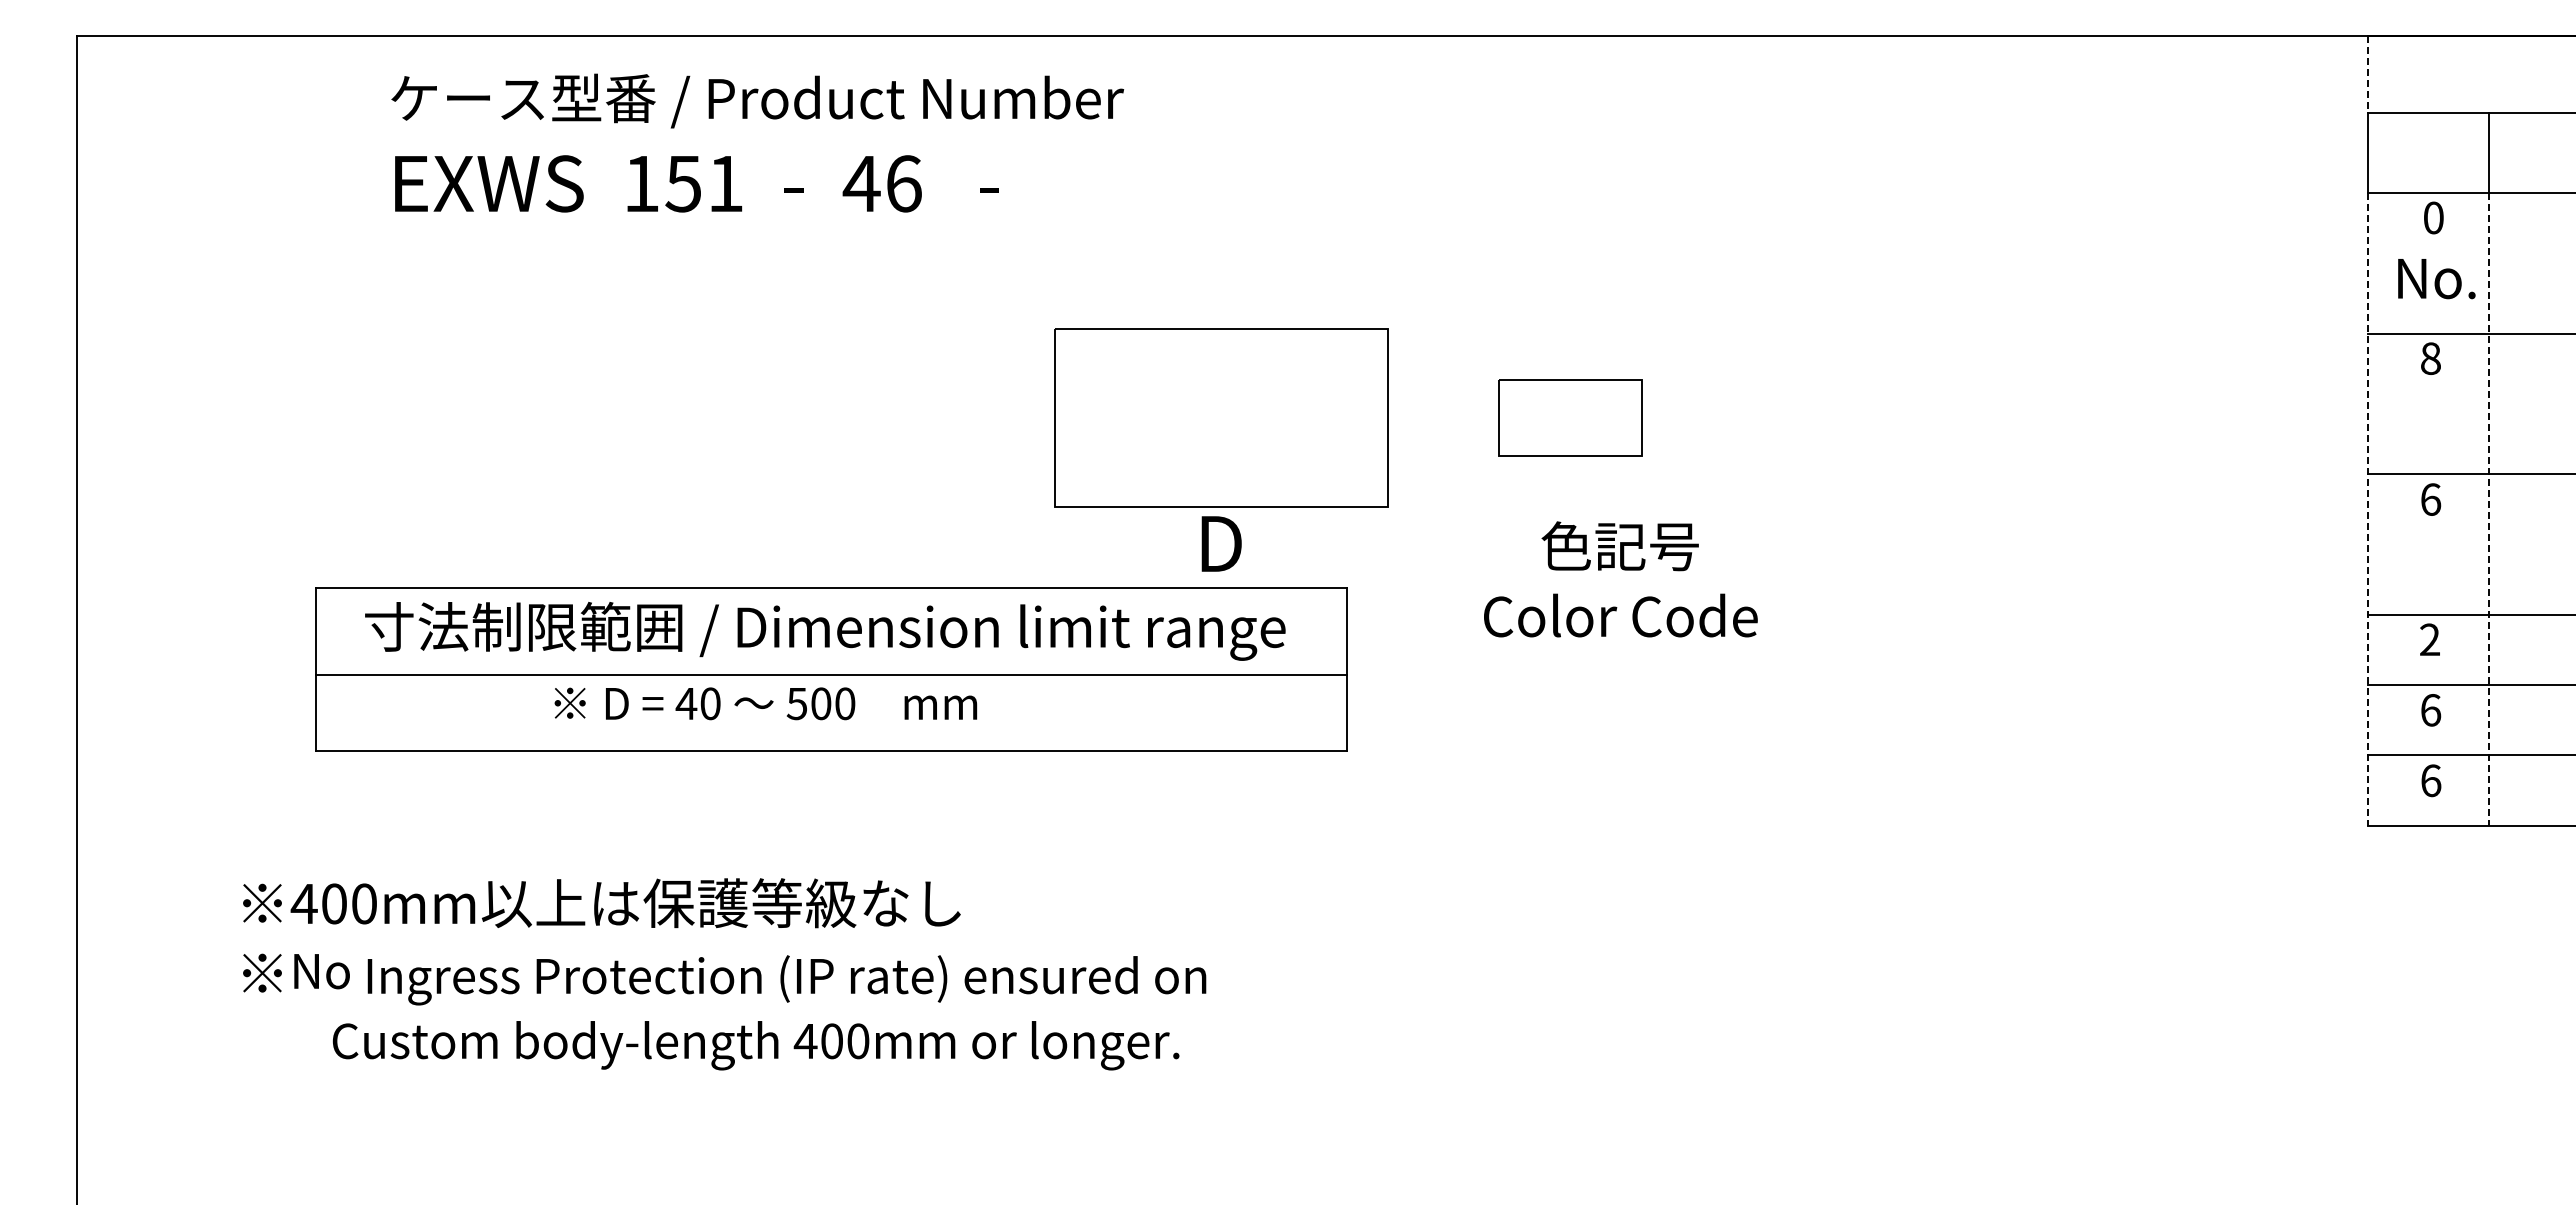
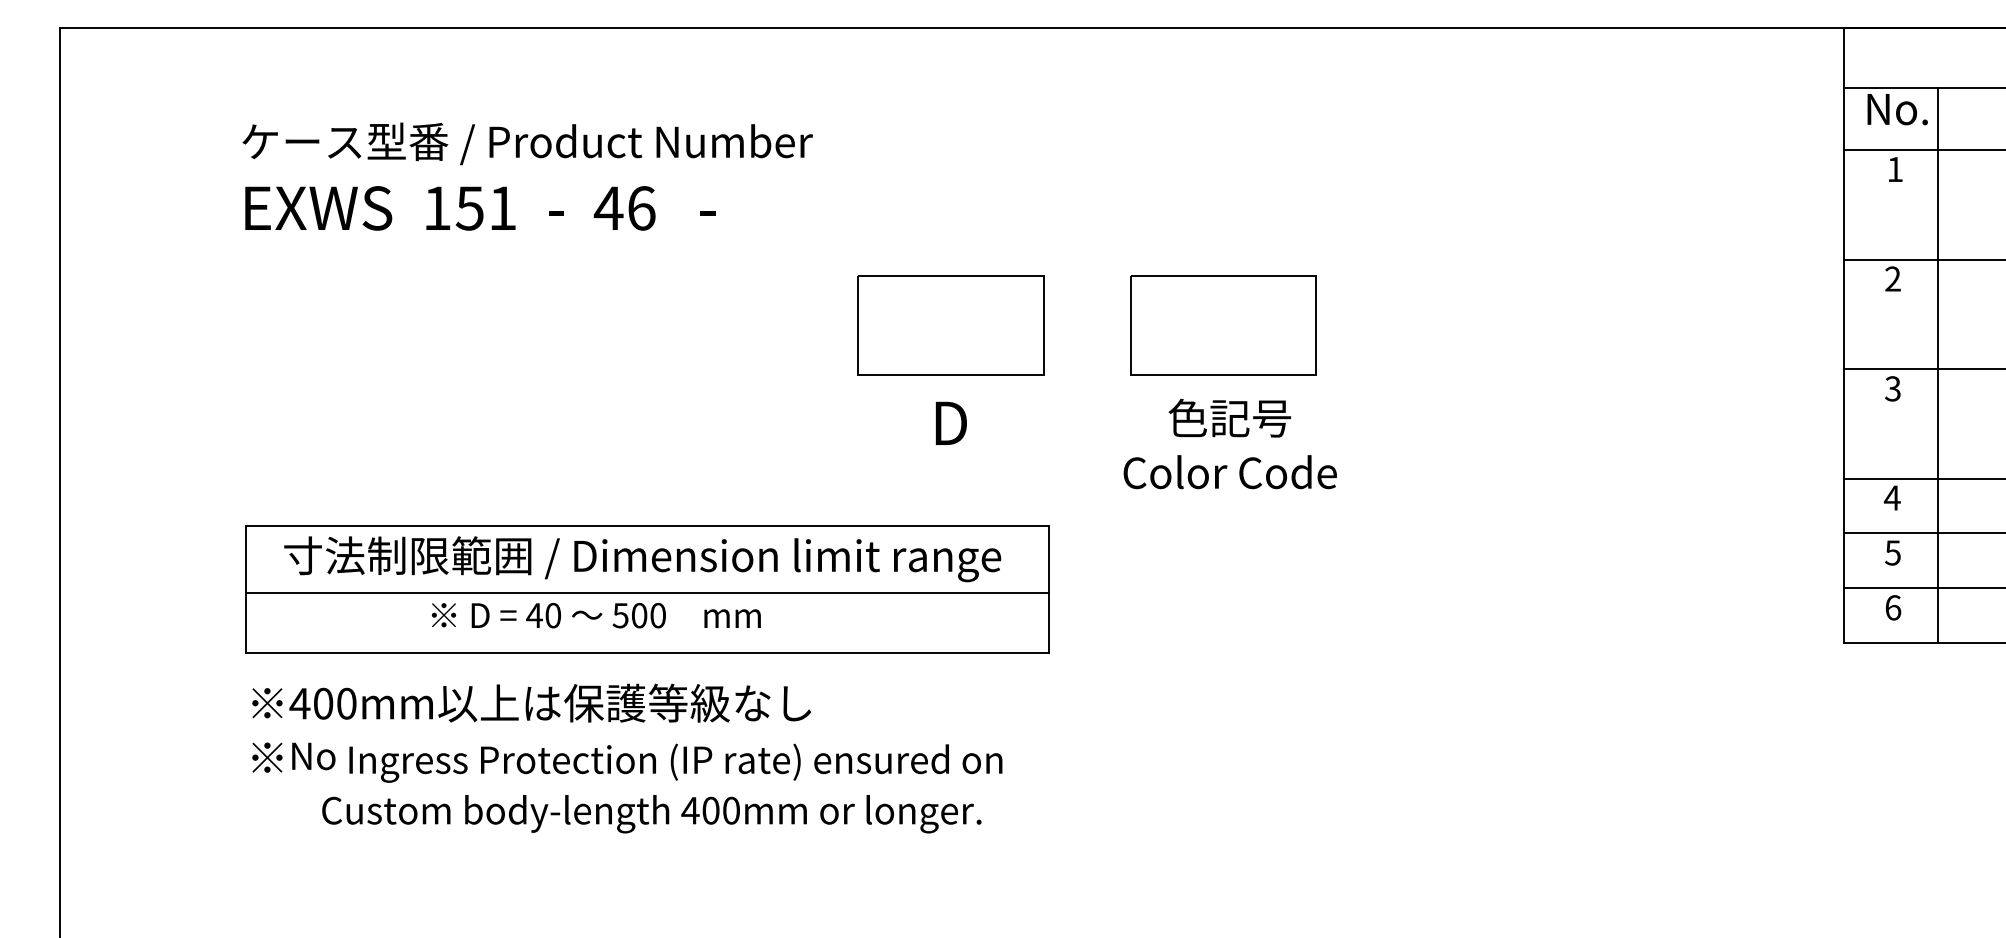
line: (2367, 75) -> (1843, 58), dashed -> solid
text: (757, 142) -> (527, 176), moved
text: (2433, 217) -> (1895, 169), 0 -> 1
text: (2436, 279) -> (1897, 109), moved
text: (2430, 358) -> (1892, 278), 8 -> 2
part: (1220, 418) -> (950, 325), size x0.71
part: (1570, 418) -> (1223, 325), size x1.67
text: (2430, 499) -> (1892, 388), 6 -> 3
line: (2367, 509) -> (1843, 396), dashed -> solid
line: (2488, 509) -> (1937, 396), dashed -> solid
text: (1620, 579) -> (1230, 444), moved
text: (2429, 639) -> (1892, 497), 2 -> 4
part: (831, 669) -> (647, 588), moved
text: (2430, 710) -> (1892, 553), 6 -> 5
text: (724, 974) -> (627, 758), moved

